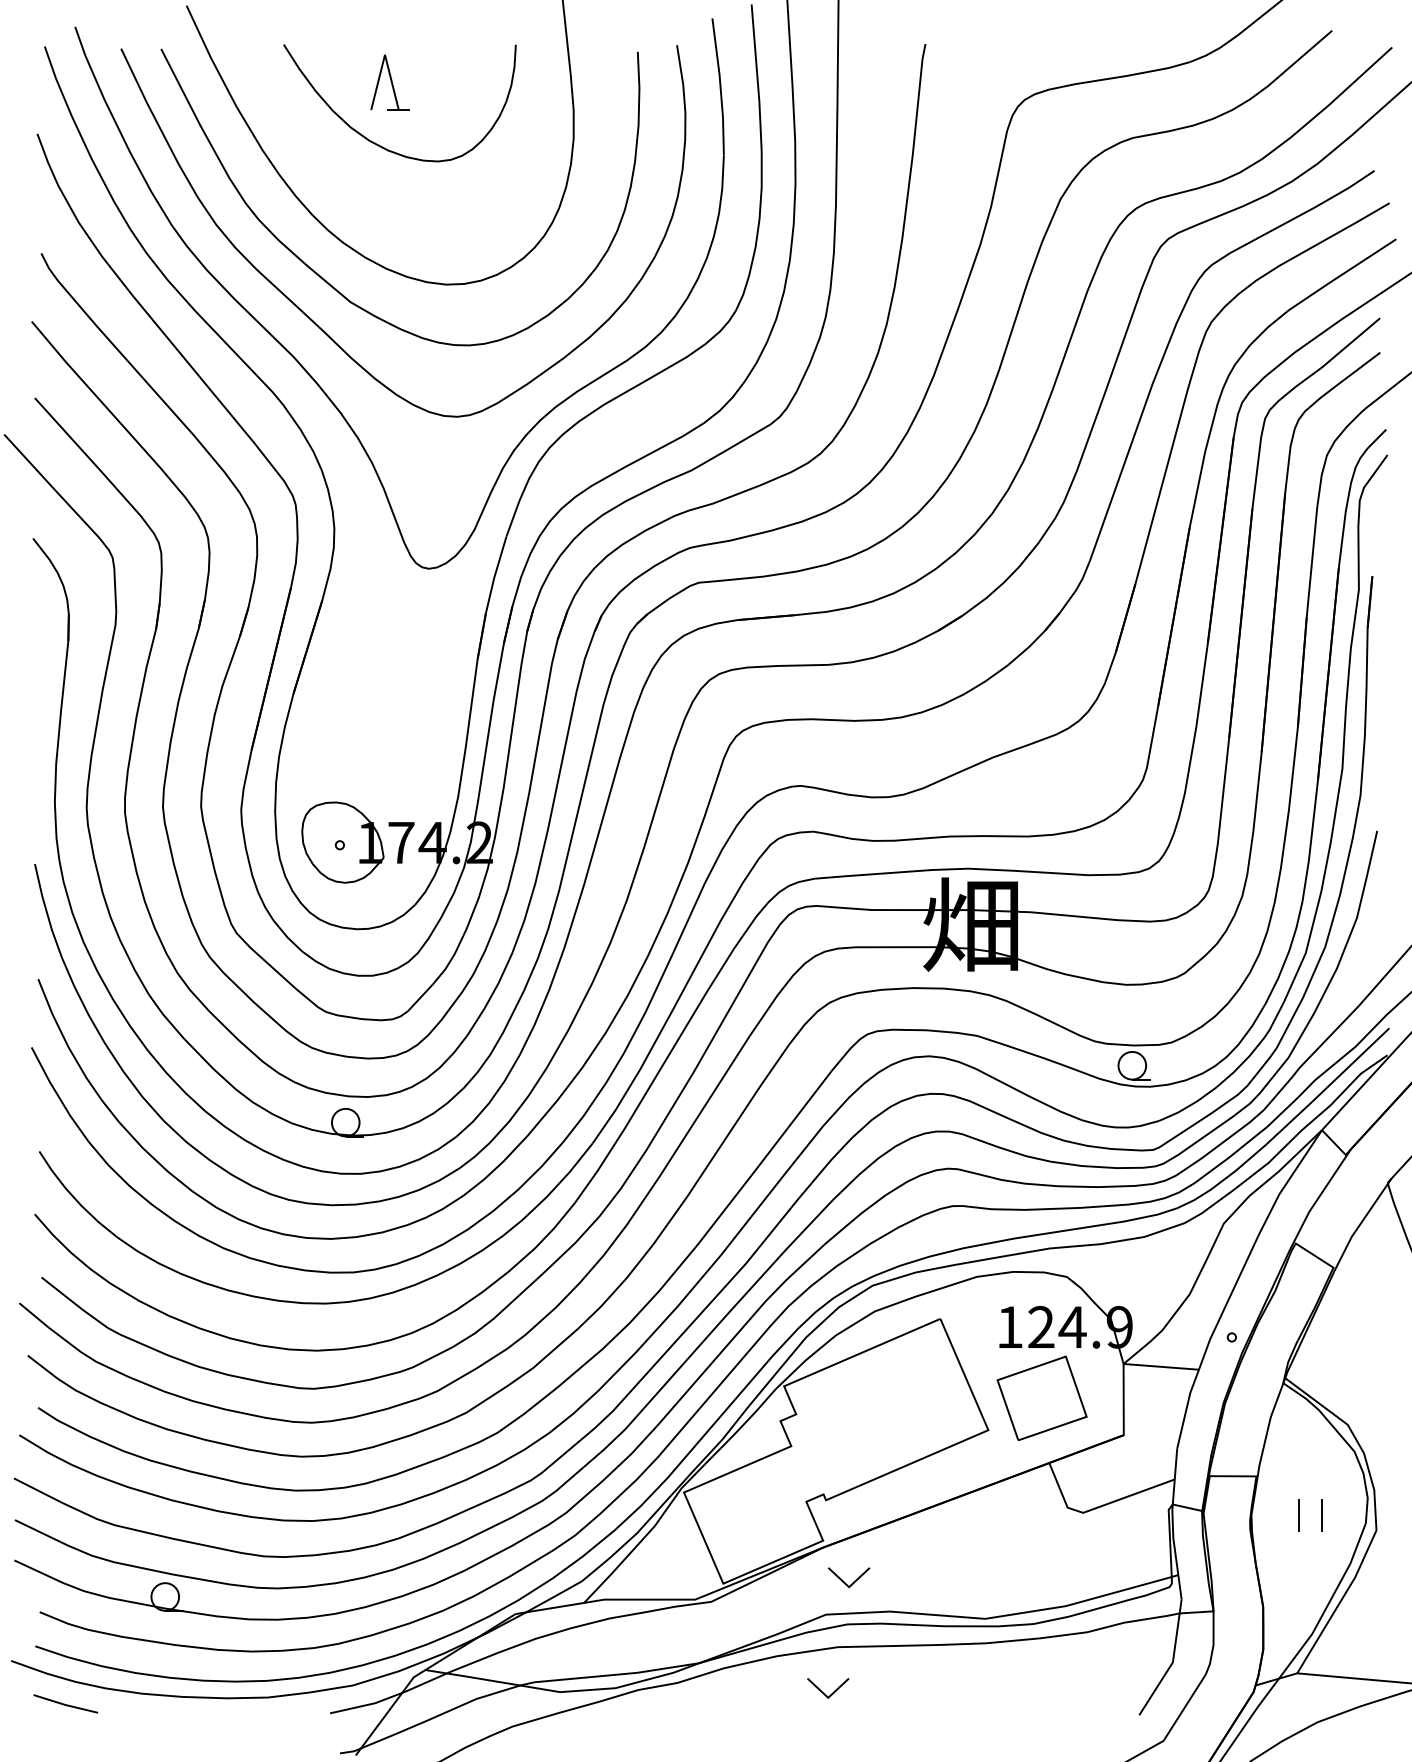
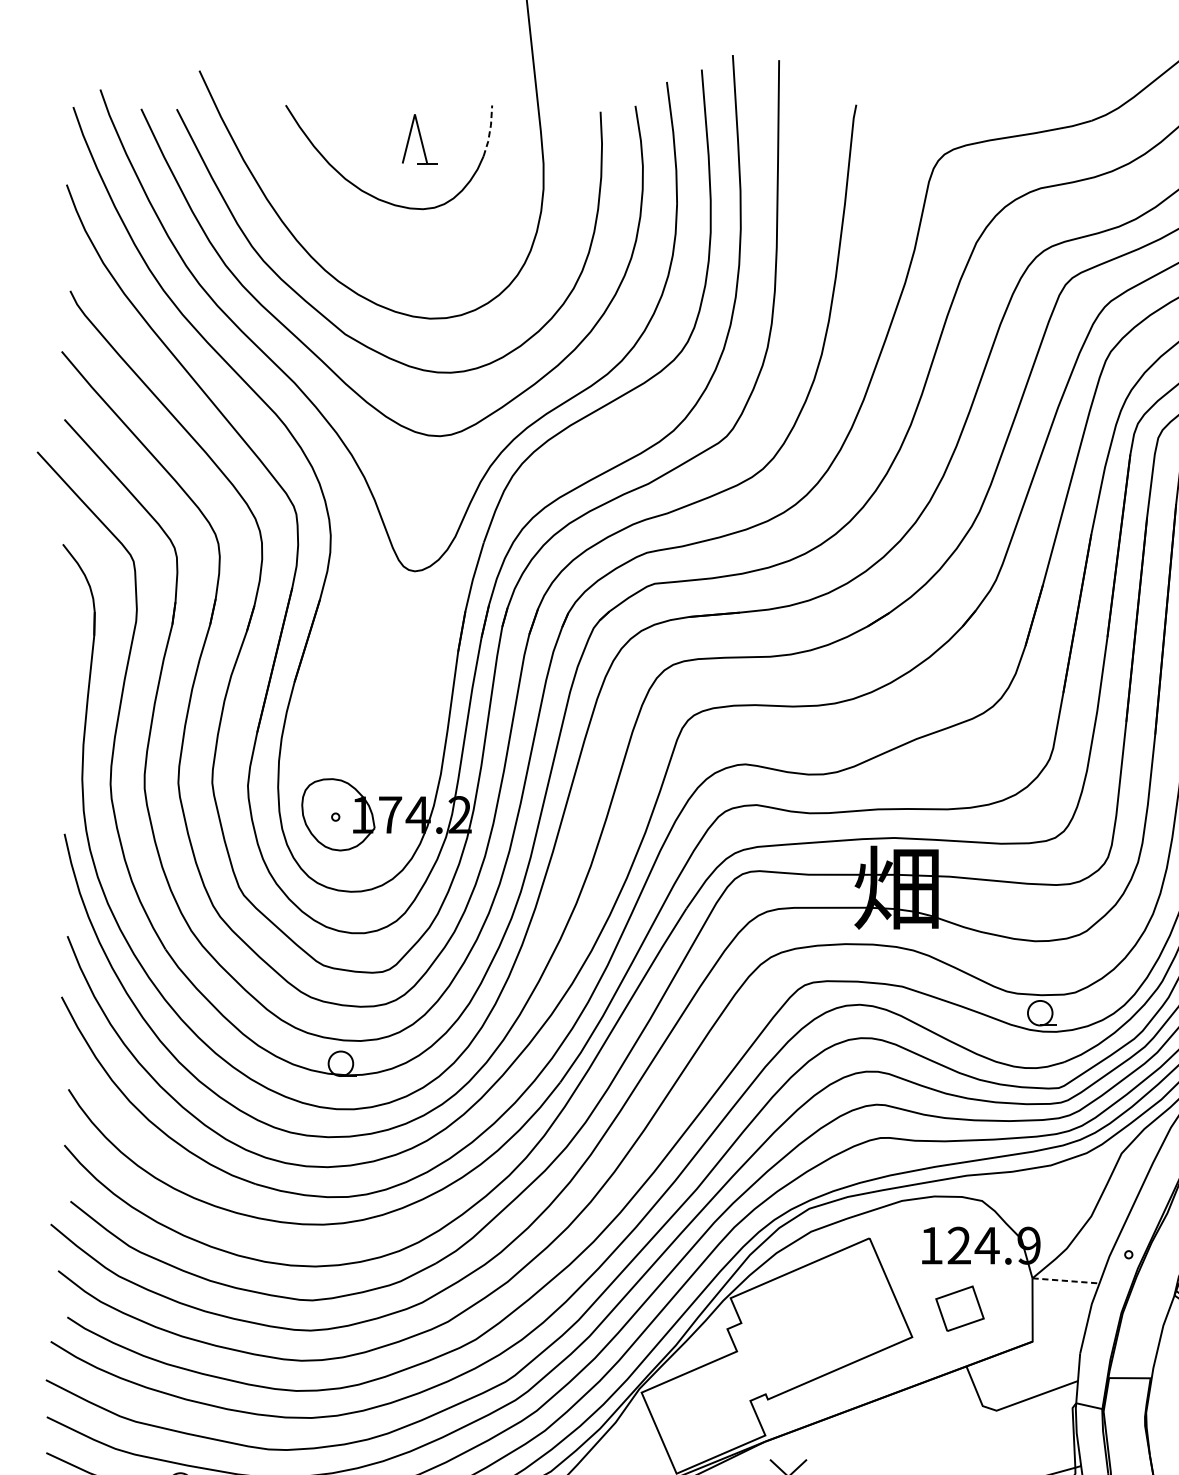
line: (513, 73) -> (490, 130), solid -> dashed
part: (389, 82) -> (418, 138), moved
line: (1161, 1366) -> (1066, 1280), solid -> dashed
part: (1041, 1397) -> (959, 1308), size x0.6

